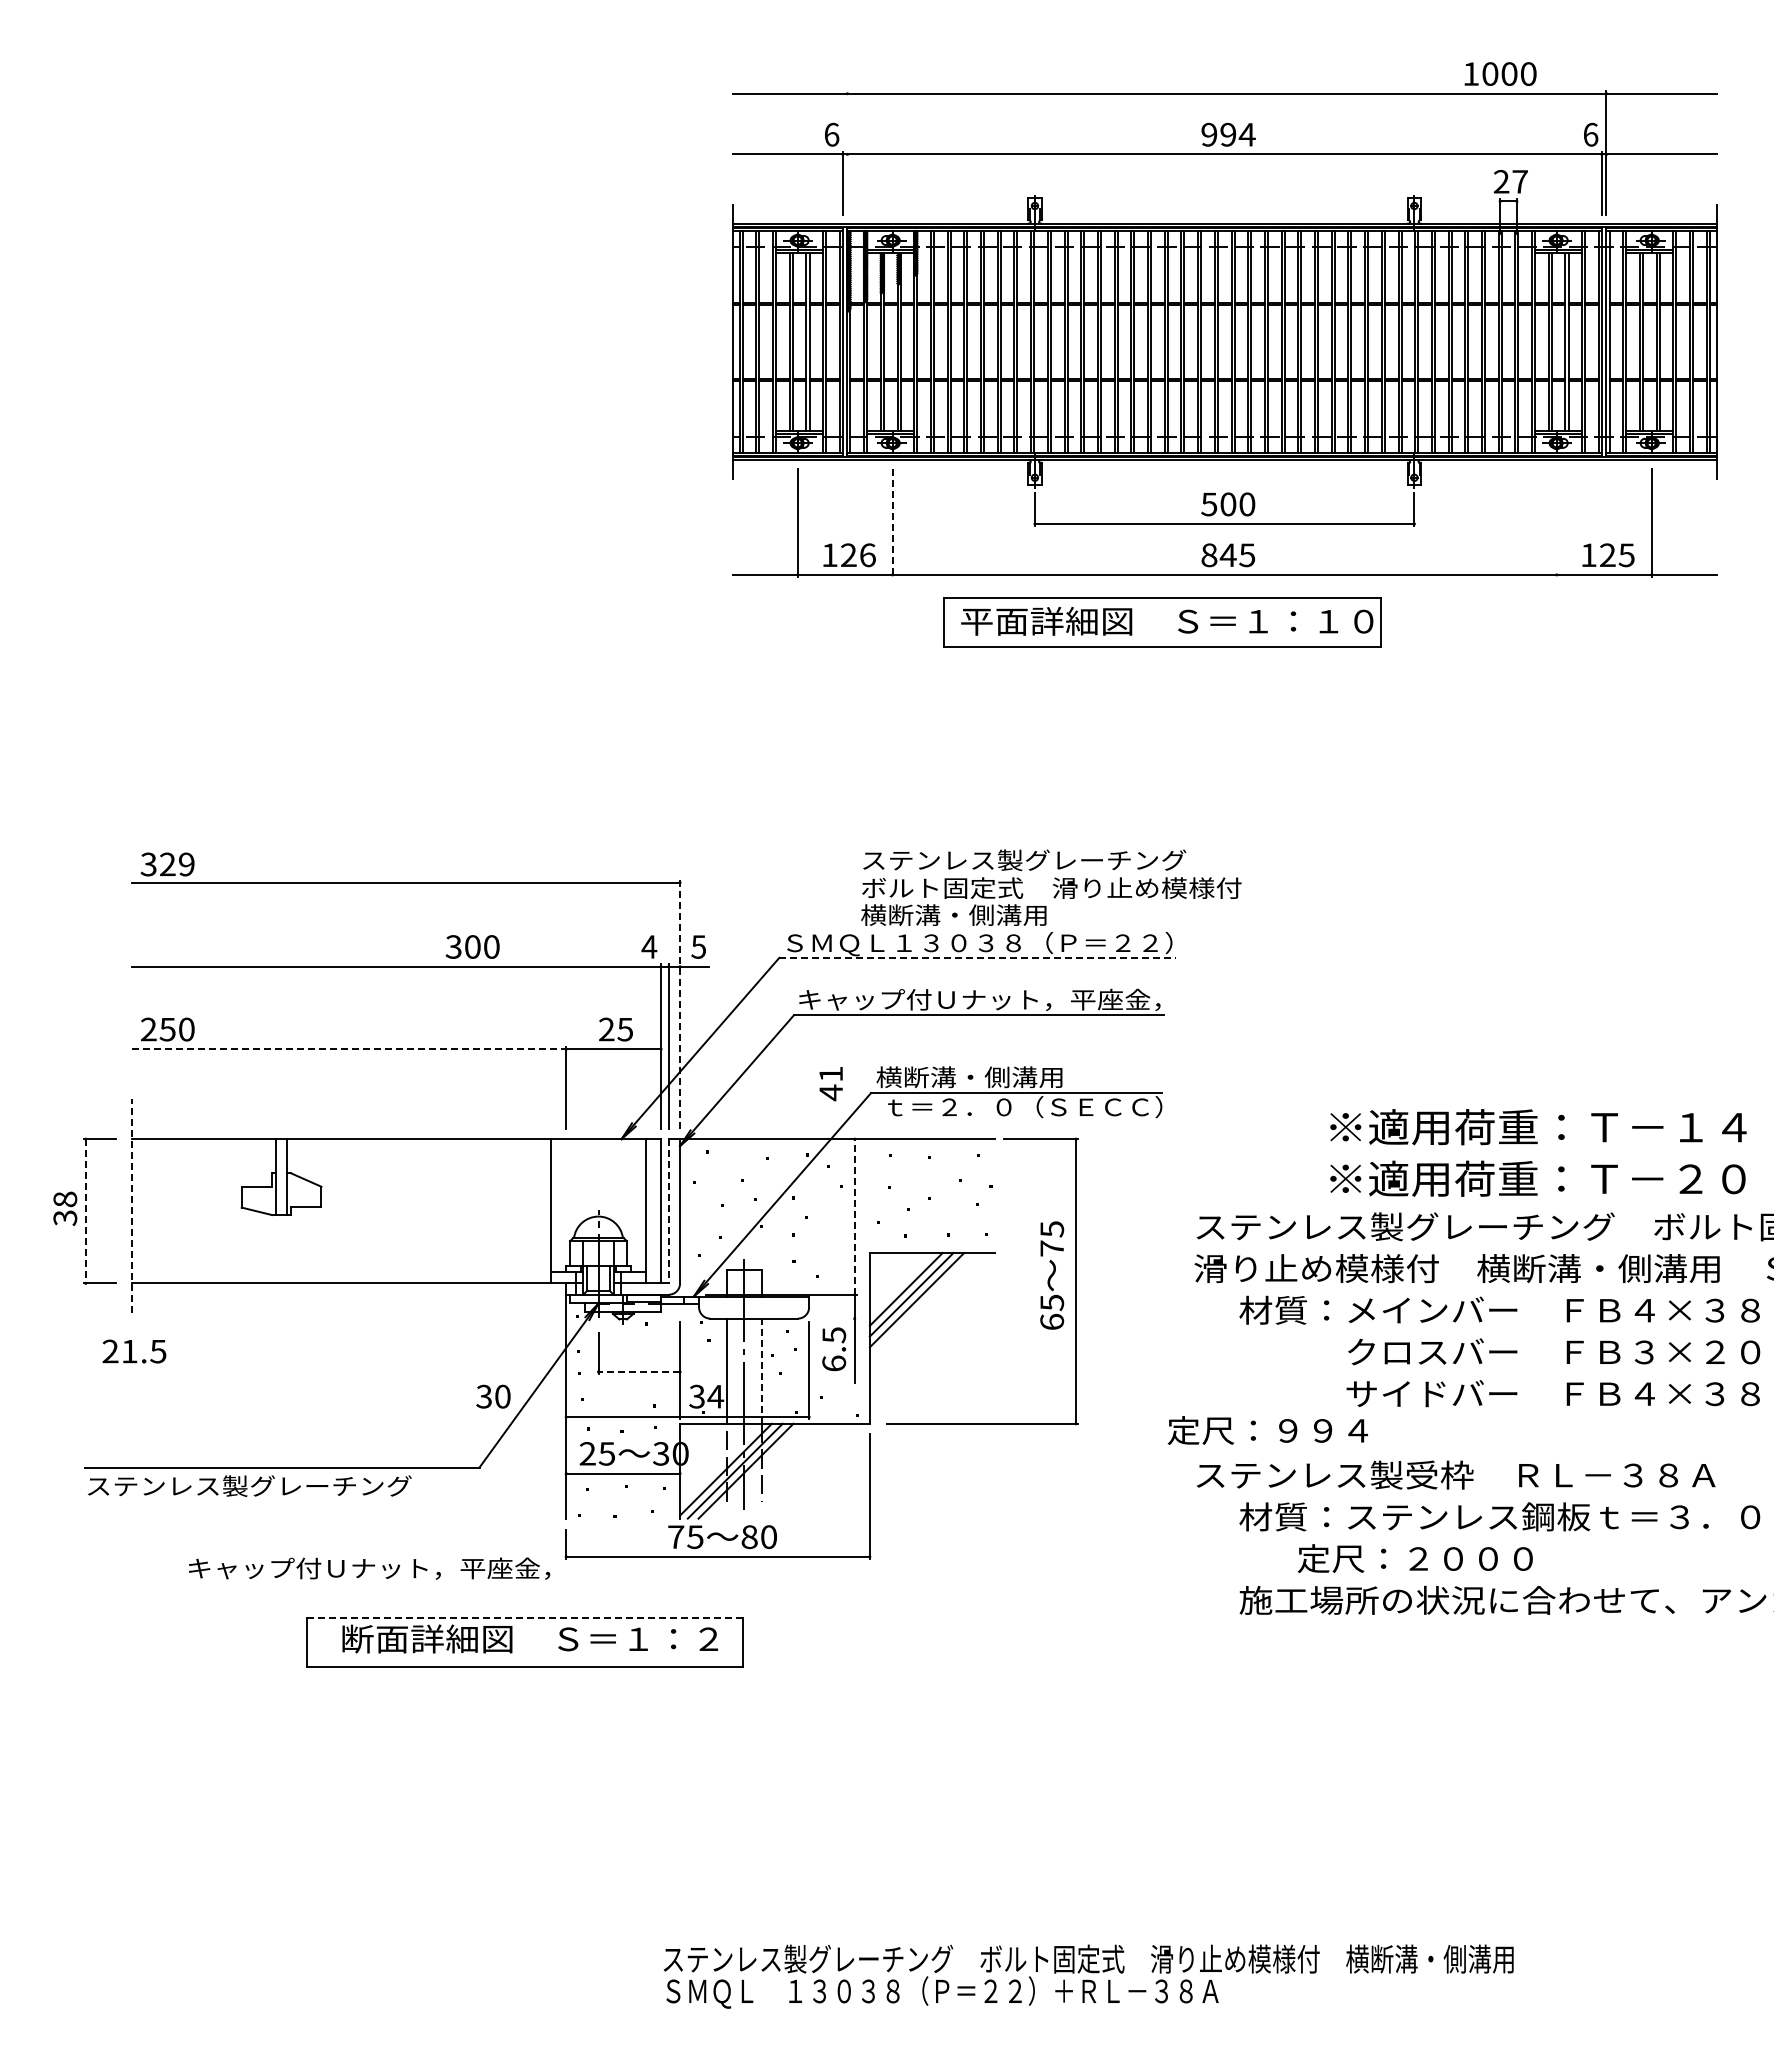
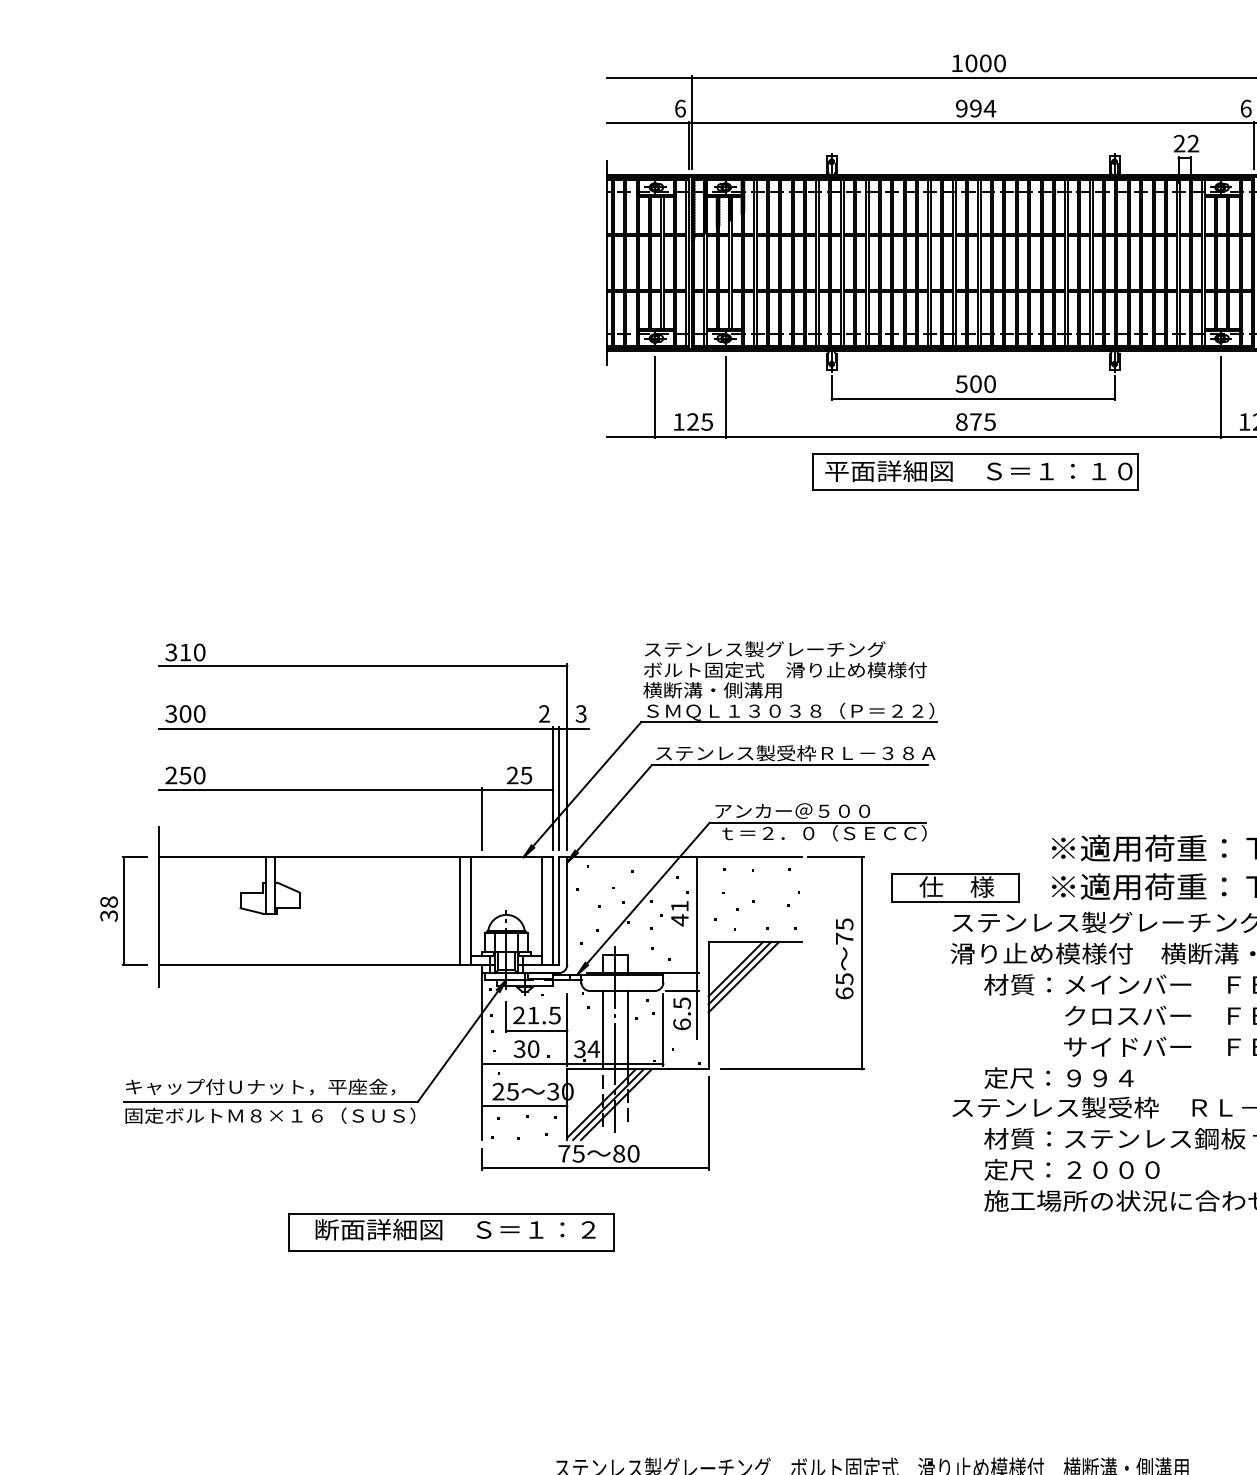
text: (1500, 73) -> (979, 62), moved
line: (847, 153) -> (692, 122), added
text: (1519, 181) -> (1192, 143), 27 -> 22
line: (1556, 522) -> (1220, 397), added
line: (892, 523) -> (725, 398), dashed -> solid
text: (1227, 554) -> (975, 421), 845 -> 875
text: (867, 555) -> (706, 422), 126 -> 125
part: (1162, 622) -> (975, 472), moved
text: (177, 864) -> (192, 652), 329 -> 310
text: (1051, 887) -> (785, 669), moved
text: (472, 946) -> (185, 713), moved
text: (649, 946) -> (544, 713), 4 -> 2
text: (698, 946) -> (581, 713), 5 -> 3
line: (978, 957) -> (789, 721), dashed -> solid
text: (986, 999) -> (795, 753), キャップ付Ｕナット，平座金， -> ステンレス製受枠ＲＬ－３８Ａ
line: (680, 1004) -> (567, 756), dashed -> solid
line: (349, 1049) -> (320, 790), dashed -> solid
text: (981, 1077) -> (791, 811), 横断溝・側溝用 -> アンカー＠５００
text: (830, 1084) -> (679, 914), moved
part: (1200, 1179) -> (955, 887), added
line: (131, 1205) -> (158, 906), dashed -> solid
line: (85, 1211) -> (124, 911), dashed -> solid
line: (535, 1211) -> (459, 911), added
line: (668, 1211) -> (558, 911), dashed -> solid
line: (854, 1216) -> (697, 914), dashed -> solid
line: (834, 1318) -> (682, 990), added
text: (134, 1351) -> (537, 1015), moved
line: (639, 1371) -> (537, 1030), dashed -> solid
line: (761, 1371) -> (627, 1030), dashed -> solid
text: (493, 1396) -> (526, 1049), moved
text: (1267, 1430) -> (1058, 1078), moved
text: (281, 1486) -> (270, 1116), ステンレス製グレーチング -> 固定ボルトＭ８×１６（ＳＵＳ）
text: (1414, 1558) -> (1071, 1169), moved
text: (369, 1568) -> (260, 1087), moved
line: (525, 1618) -> (452, 1214), dashed -> solid

